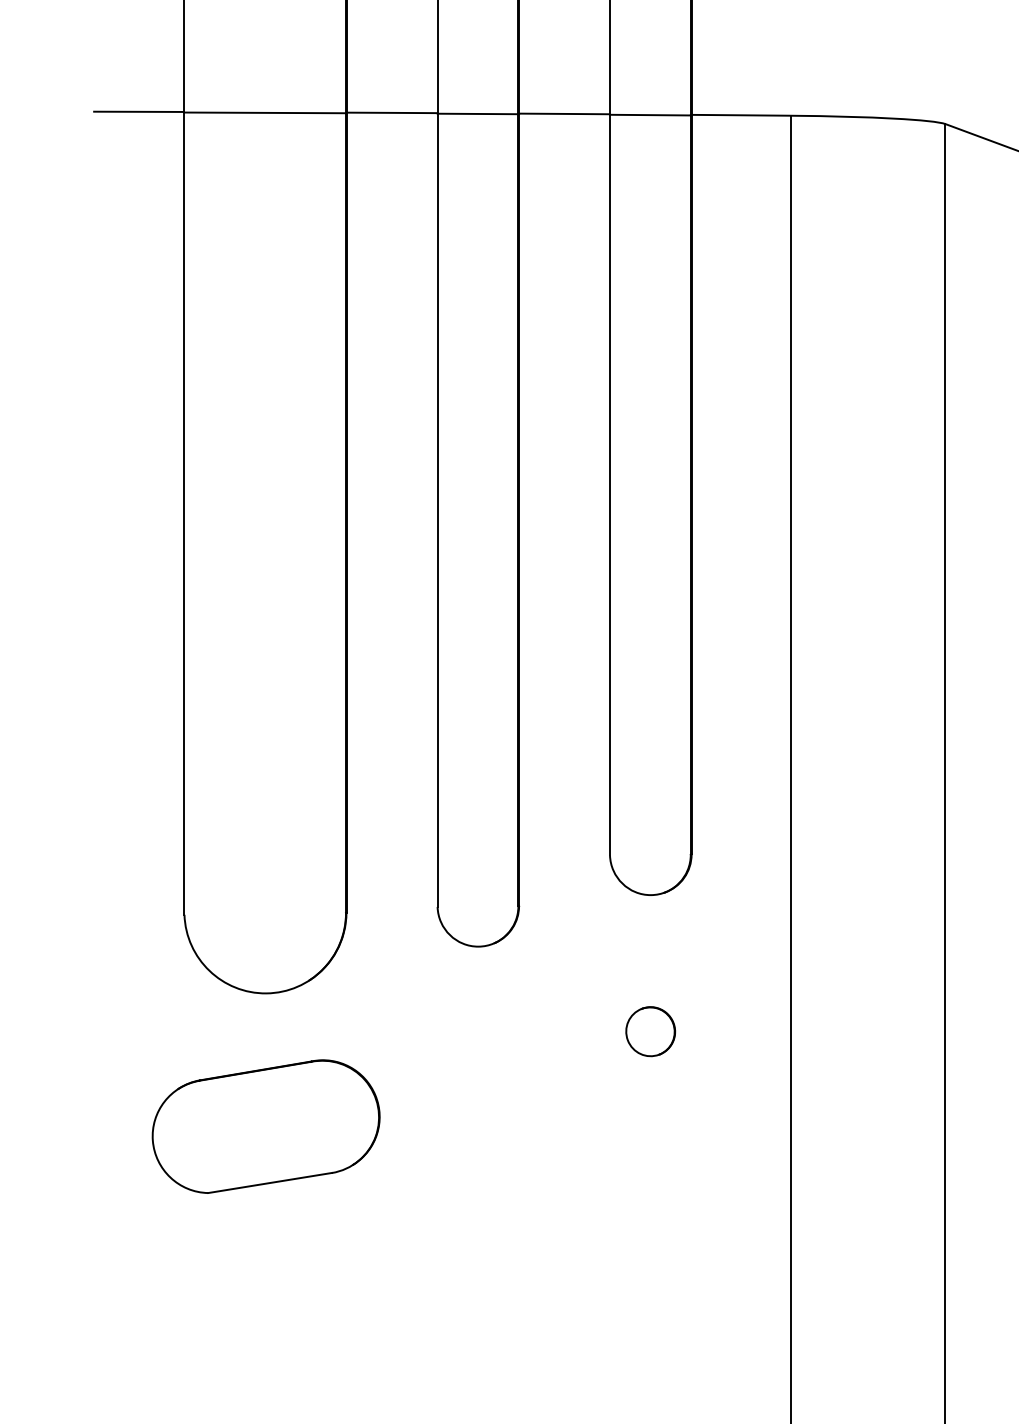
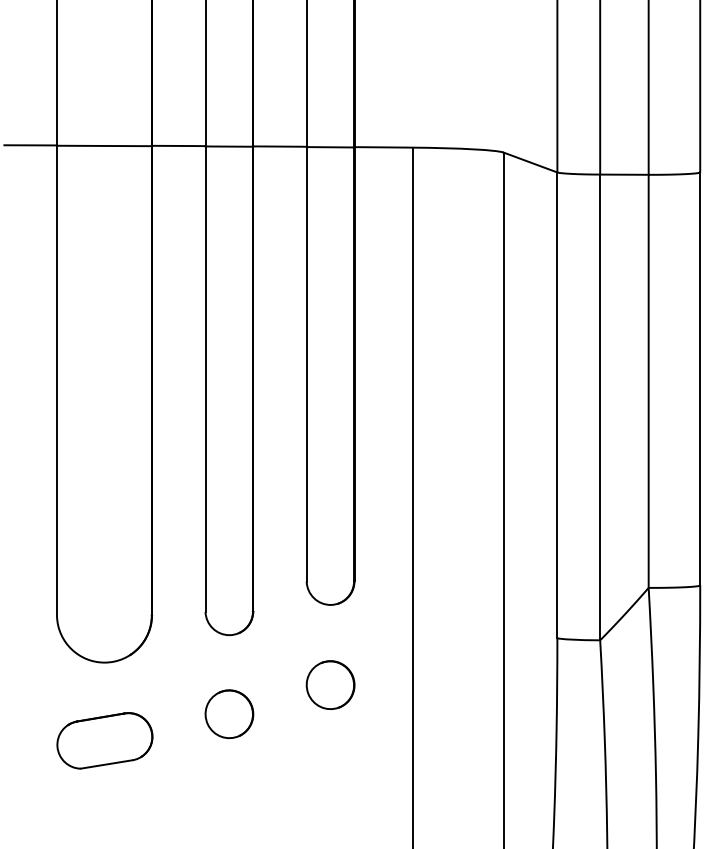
part: (650, 1030) -> (330, 684), size x1.67
part: (478, 1081) -> (229, 714), added
part: (265, 1126) -> (104, 740), size x0.71

